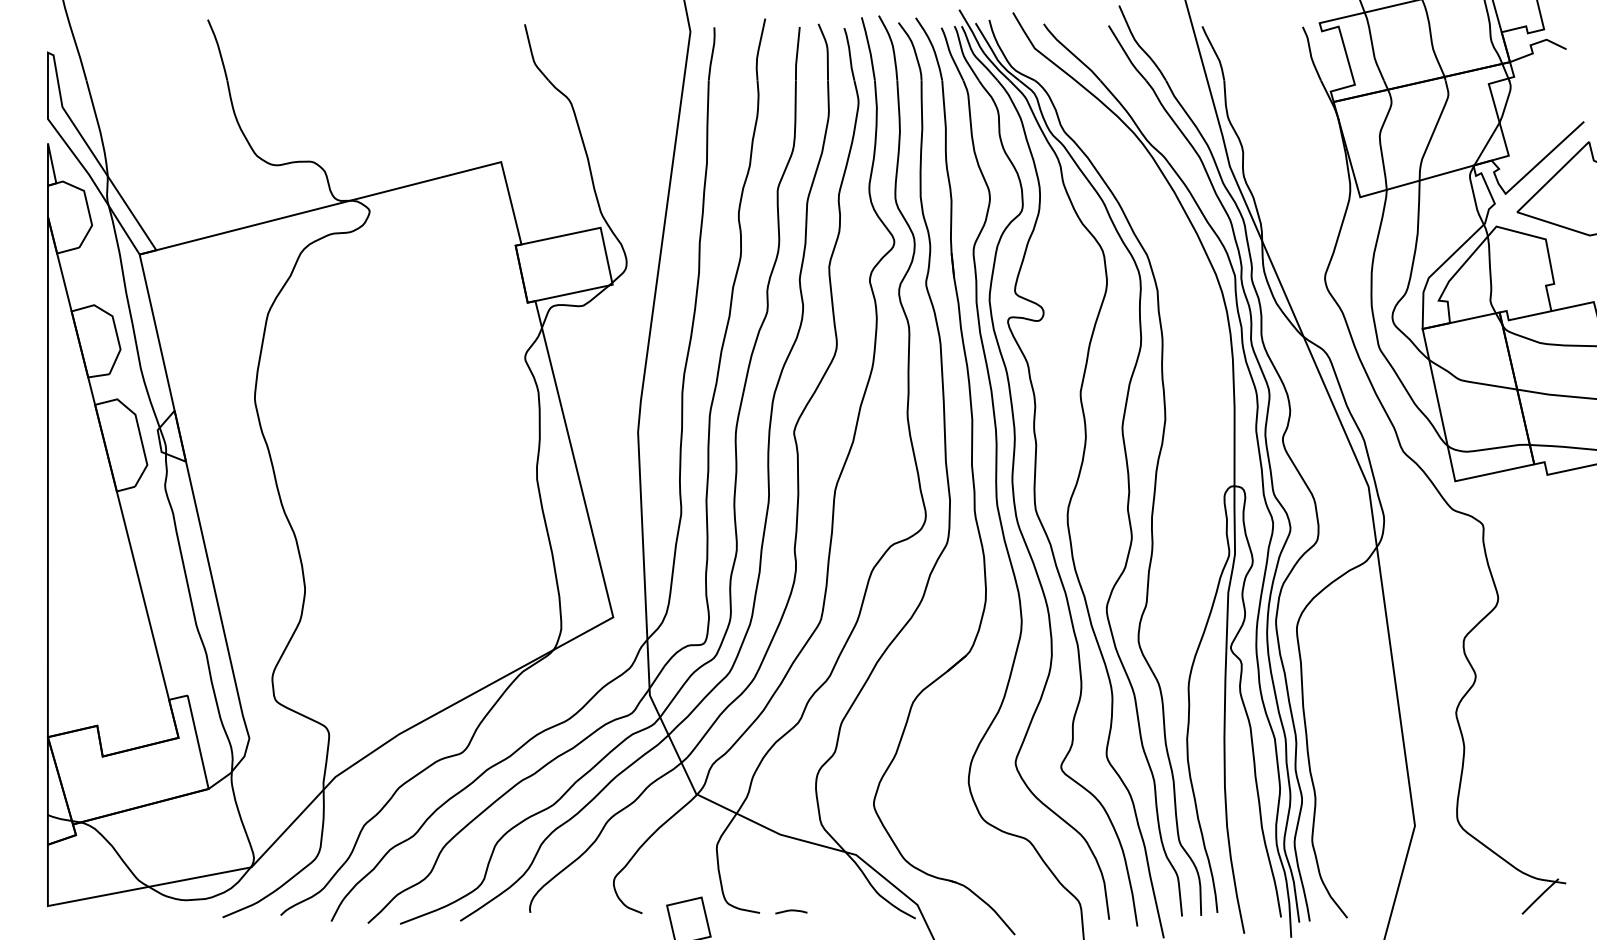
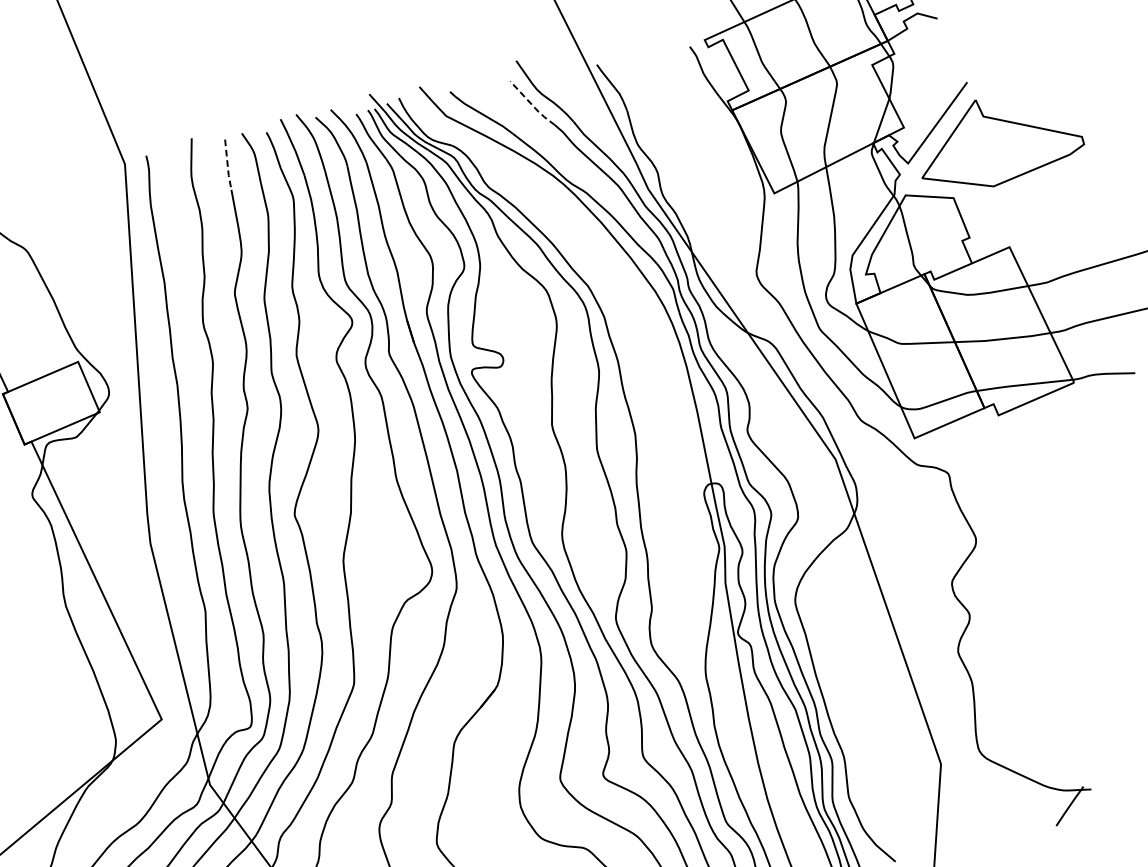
line: (797, 54) -> (228, 165), solid -> dashed
line: (1126, 54) -> (532, 104), solid -> dashed

